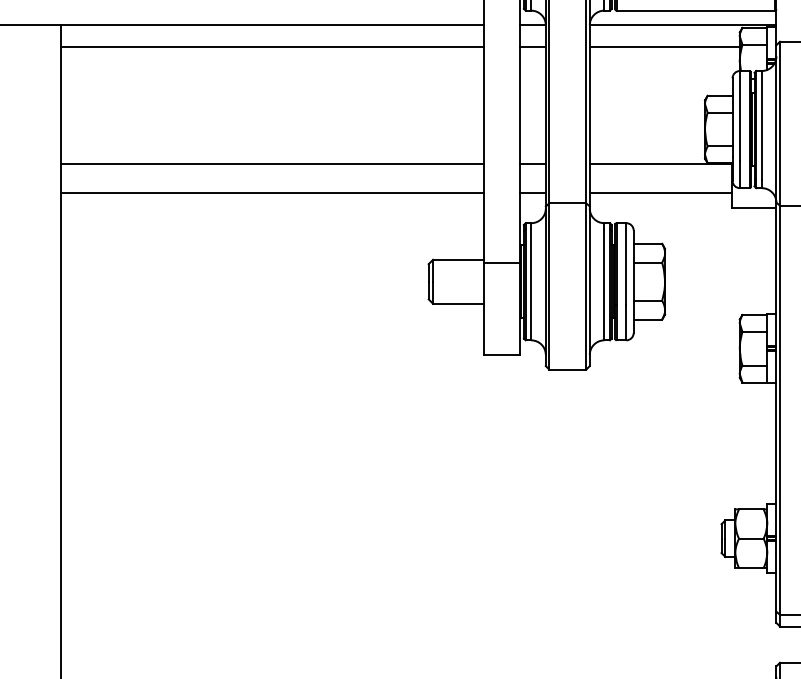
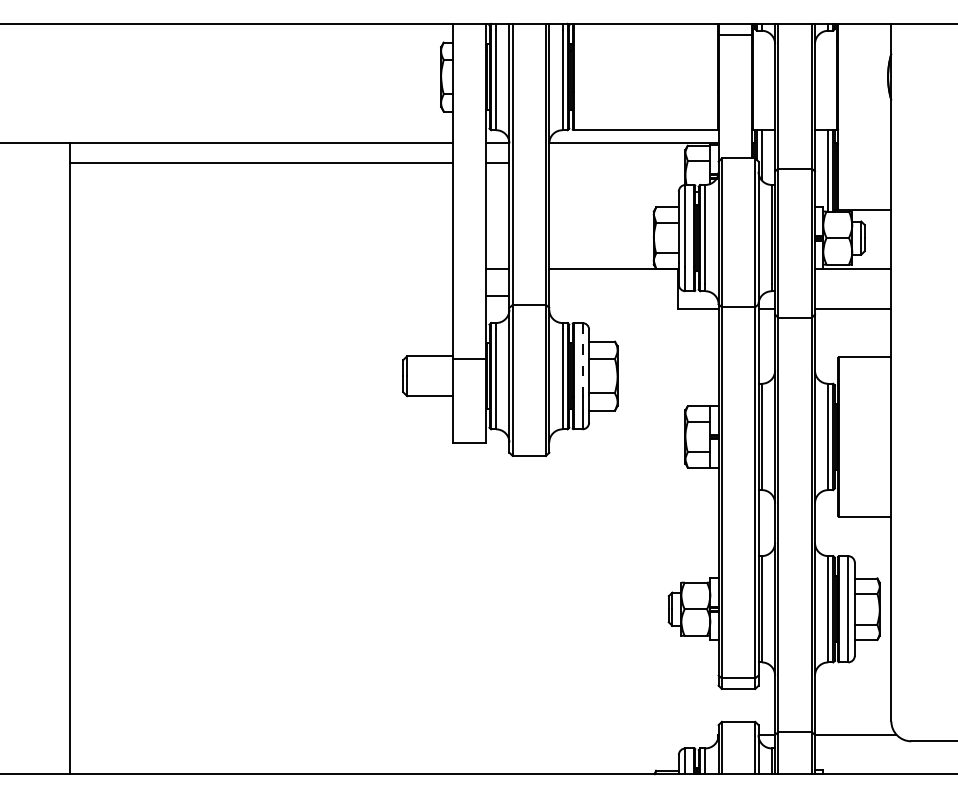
line: (664, 46) -> (617, 162), removed
line: (271, 164) -> (260, 269), removed
line: (271, 192) -> (260, 295), removed
line: (660, 192) -> (613, 295), removed
line: (626, 263) -> (582, 359), solid -> dashed

